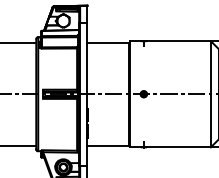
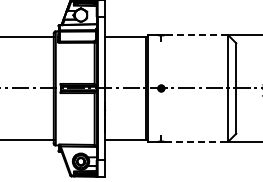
line: (178, 41) -> (196, 35), solid -> dashed
line: (178, 147) -> (196, 141), solid -> dashed

